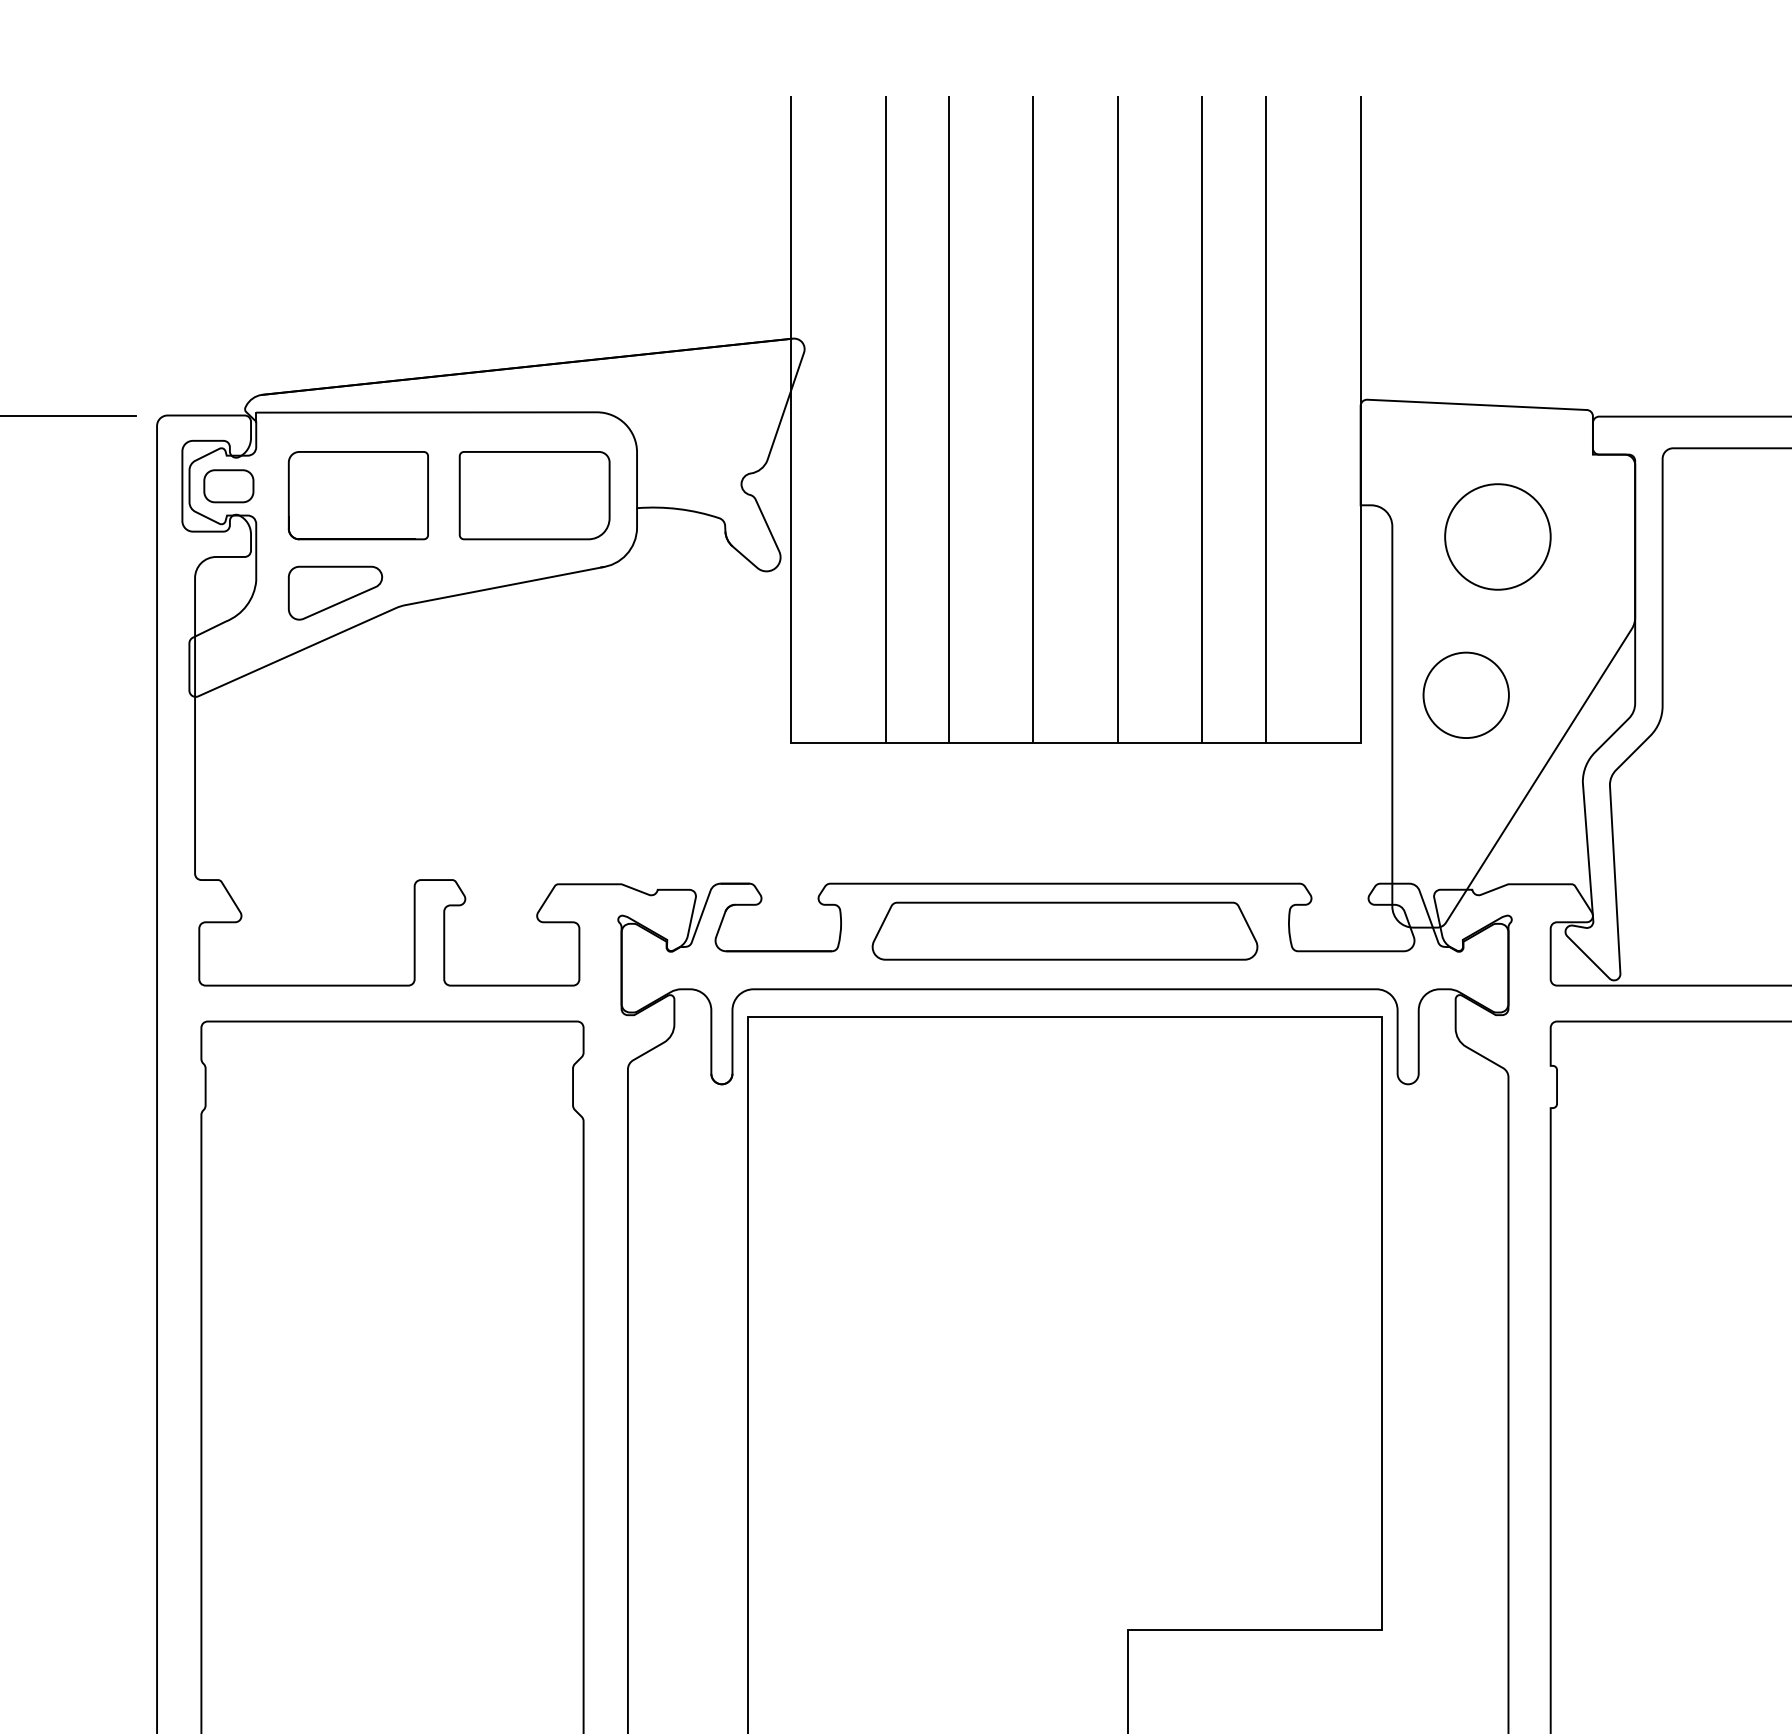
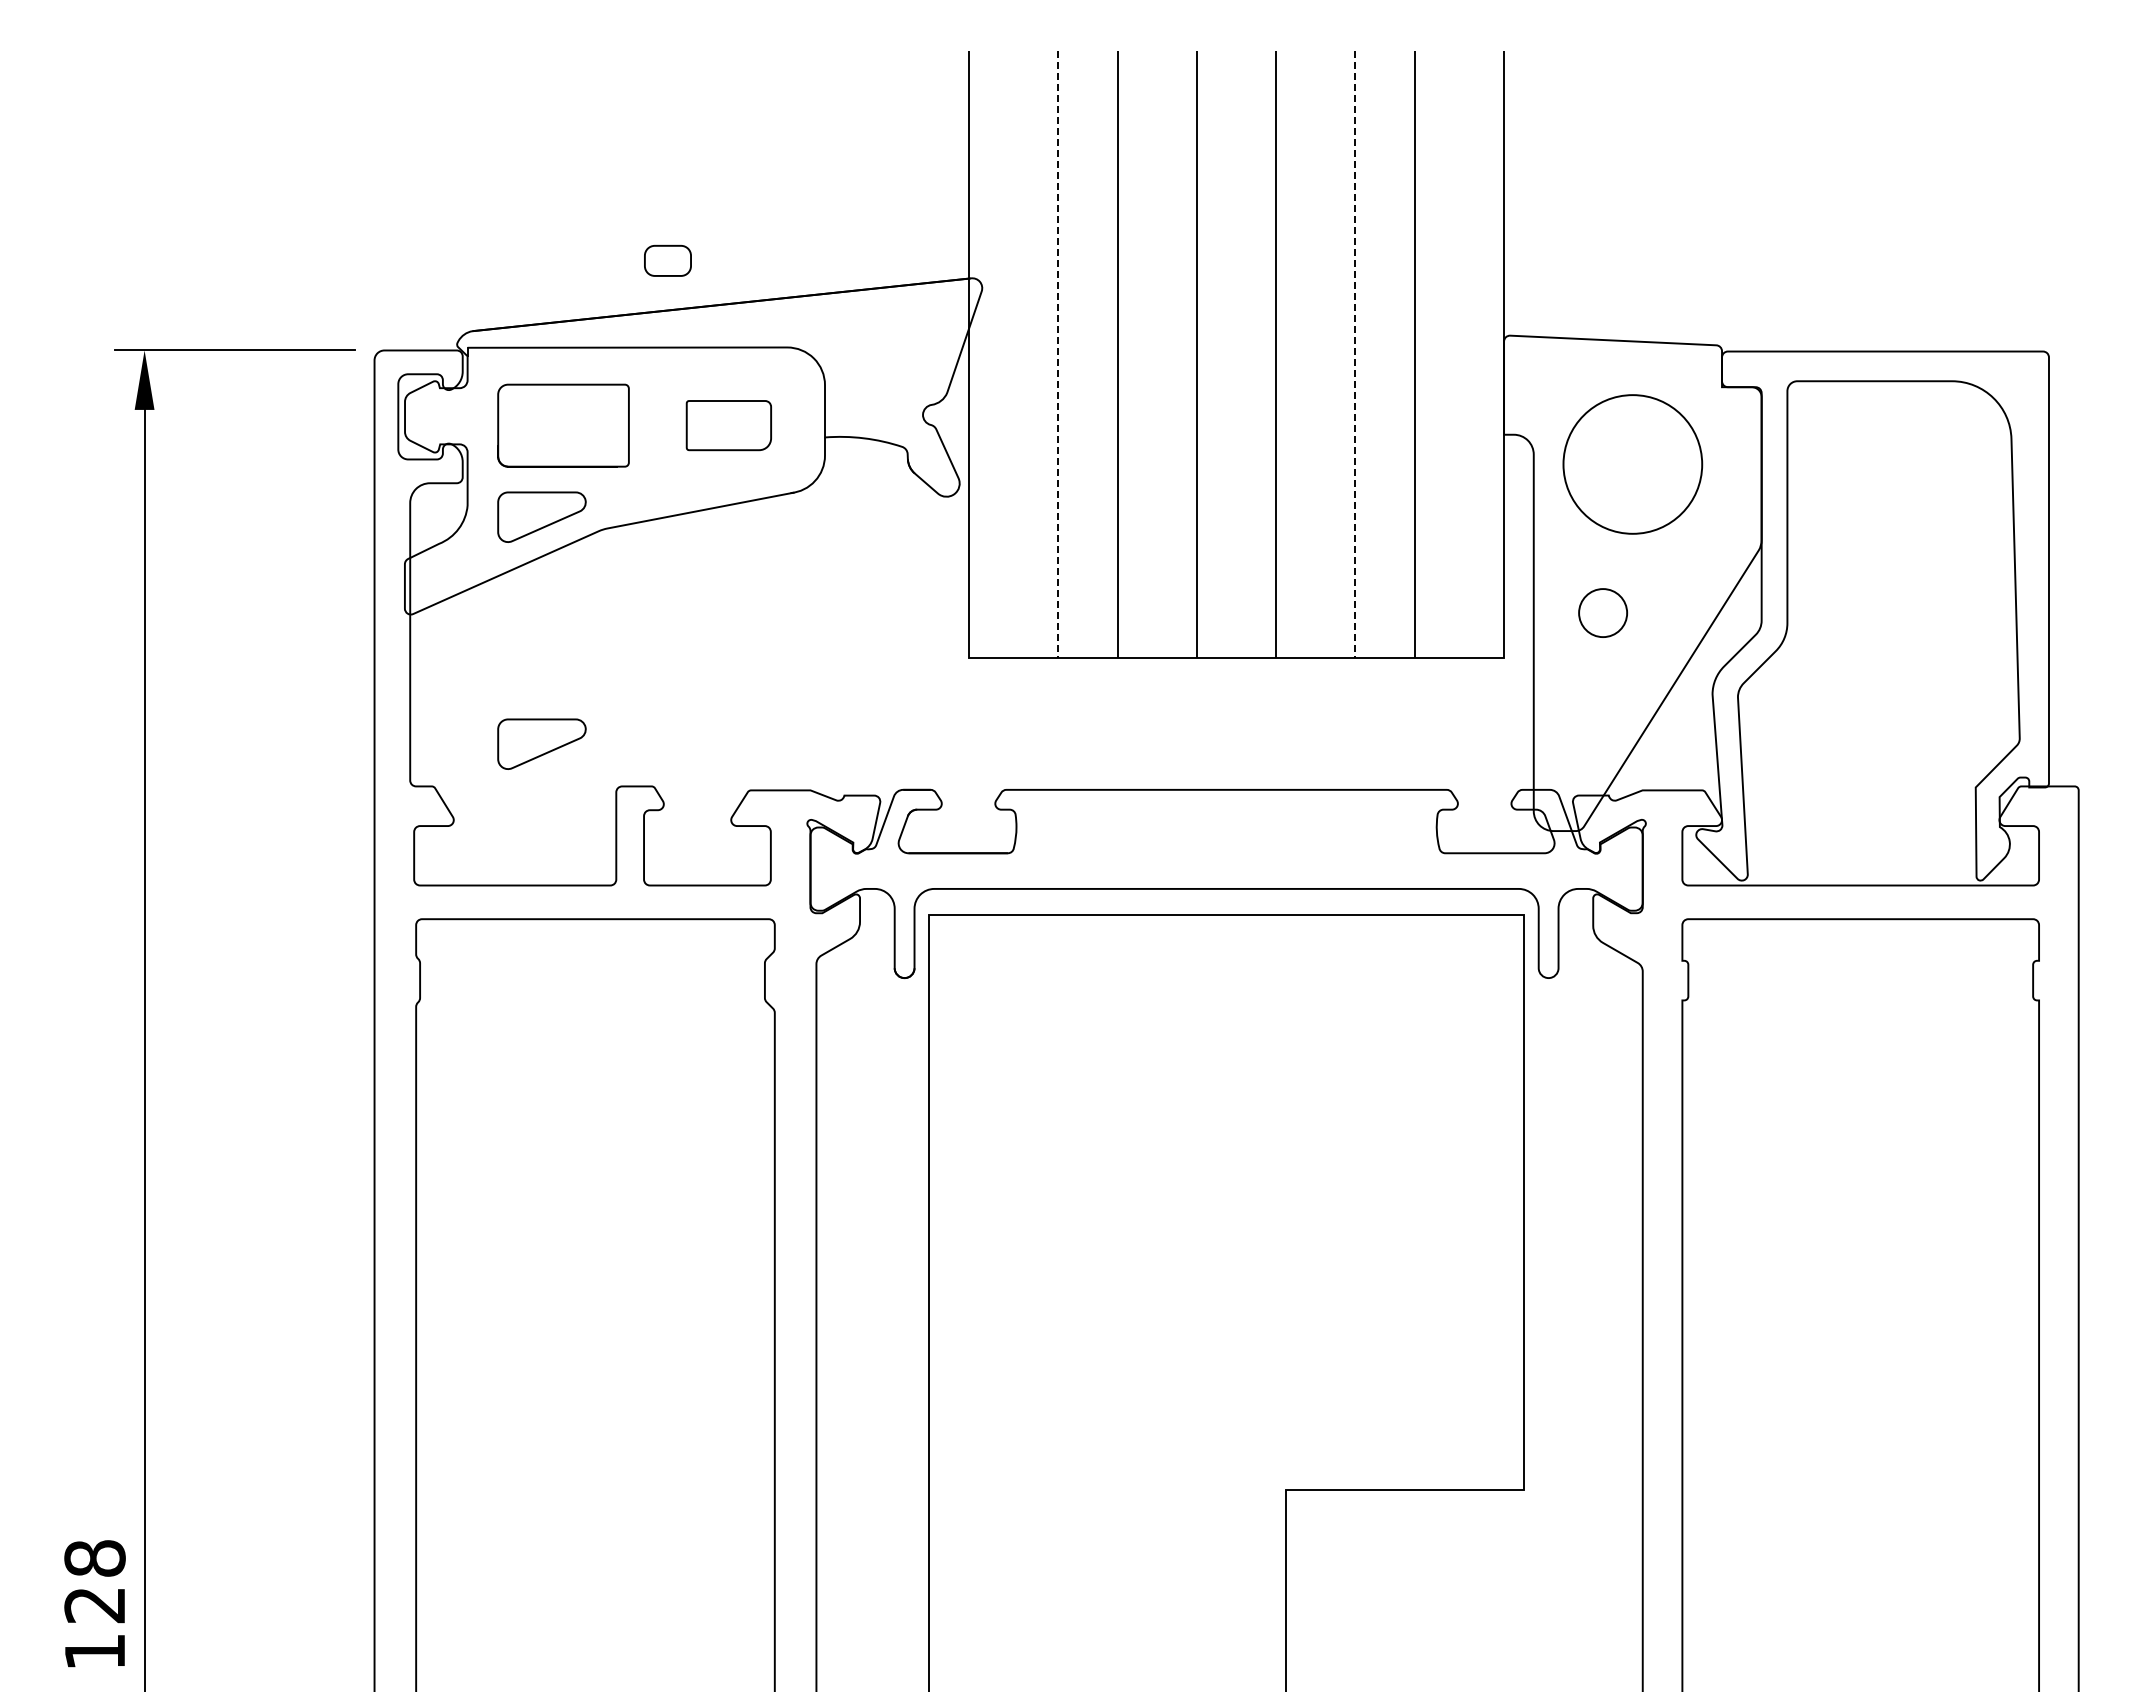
line: (885, 419) -> (1058, 354), solid -> dashed
line: (1202, 419) -> (1355, 354), solid -> dashed
part: (228, 485) -> (667, 260), moved
part: (534, 495) -> (728, 425), size x0.6
circle: (1497, 537) -> (1632, 464), size x1.4
circle: (1466, 695) -> (1603, 613), size x0.6
part: (334, 834) -> (541, 743), added
part: (1064, 931) -> (1226, 834), removed

